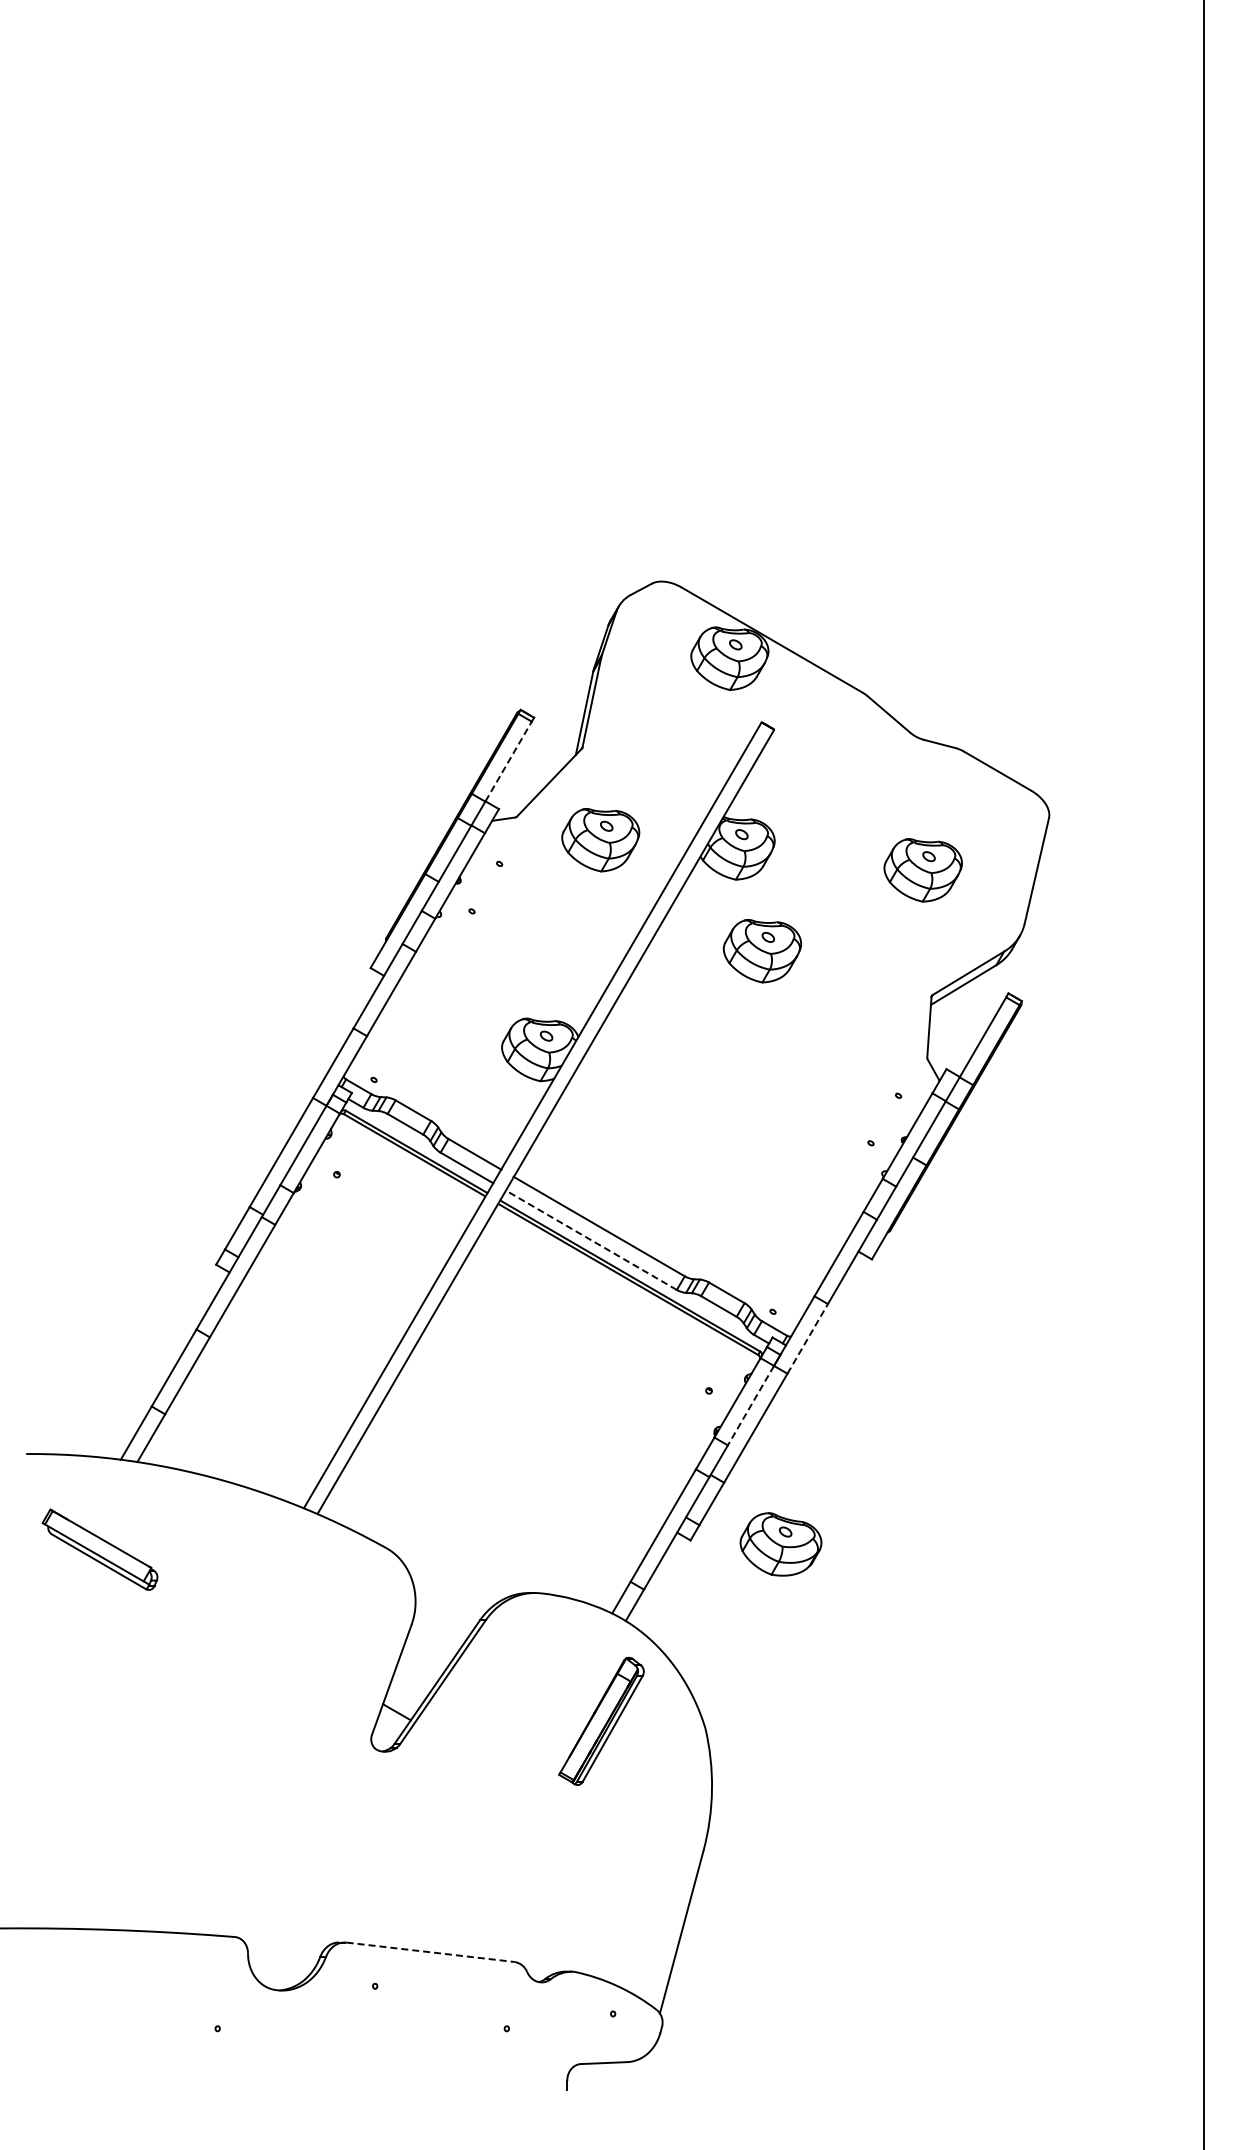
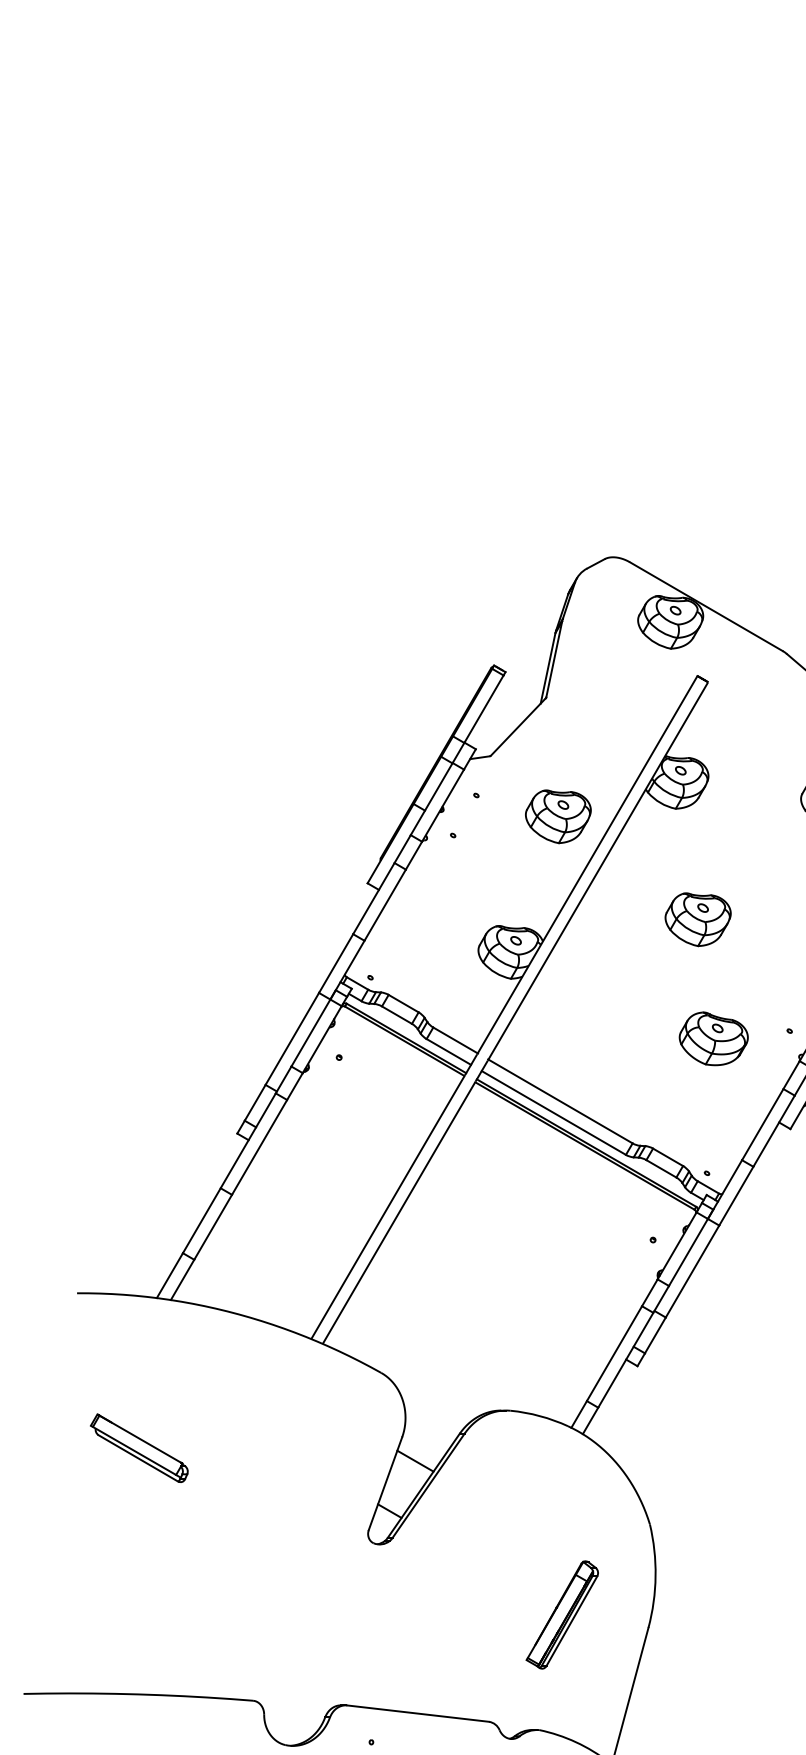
line: (508, 761) -> (483, 709), dashed -> solid
part: (600, 840) -> (558, 817), moved
part: (762, 951) -> (698, 919), moved
line: (591, 1240) -> (553, 1113), dashed -> solid
line: (807, 1338) -> (736, 1195), dashed -> solid
line: (750, 1405) -> (688, 1252), dashed -> solid
part: (780, 1544) -> (713, 1038), moved
part: (99, 1549) -> (138, 1448), moved
line: (426, 1652) -> (414, 1460), added
part: (601, 1720) -> (562, 1614), moved
line: (430, 1952) -> (418, 1713), dashed -> solid

